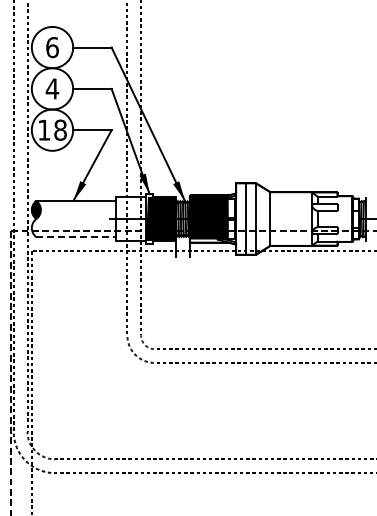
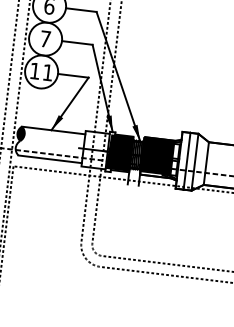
text: (52, 88) -> (45, 38), 4 -> 7
text: (60, 129) -> (48, 72), 18 -> 11
line: (76, 237) -> (50, 159), dashed -> solid

